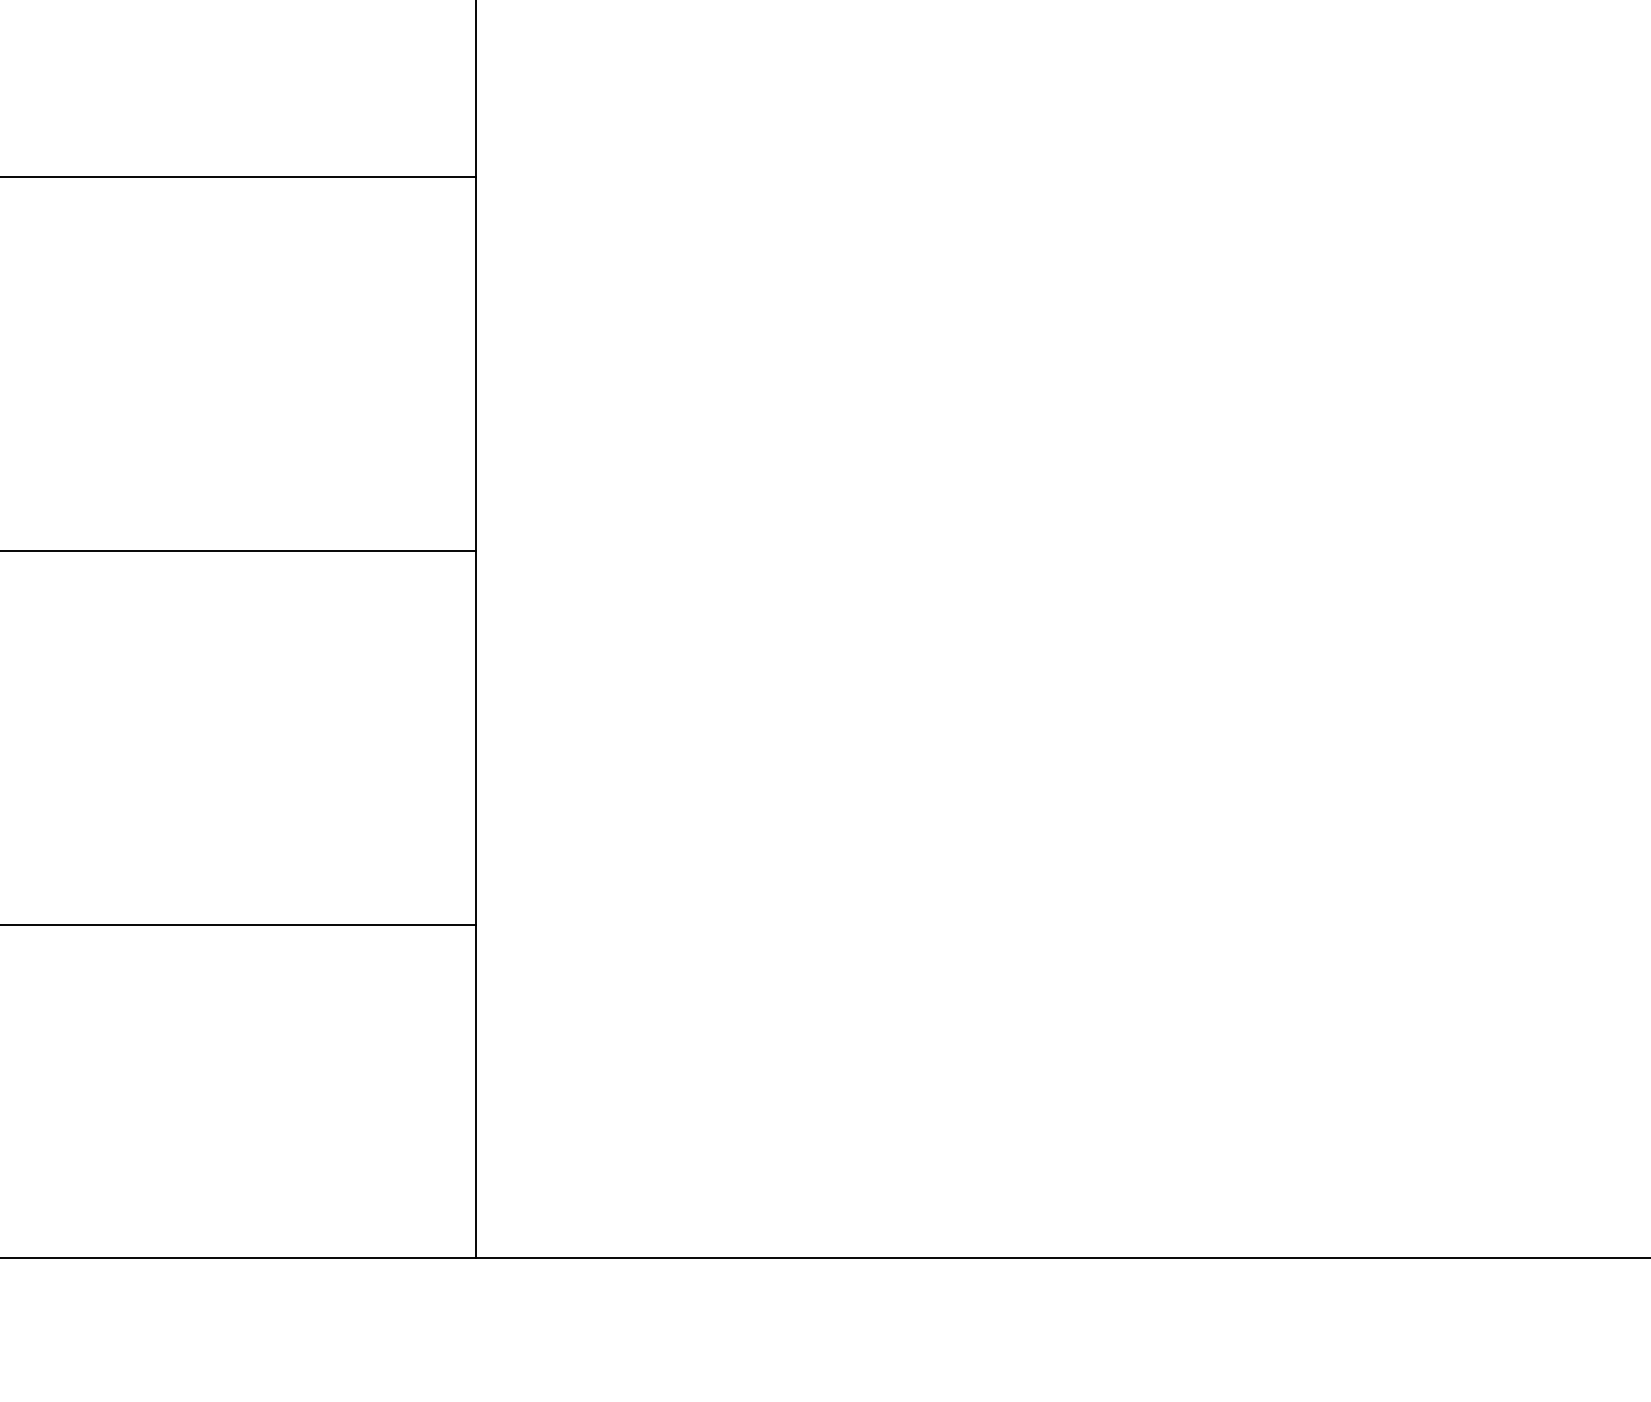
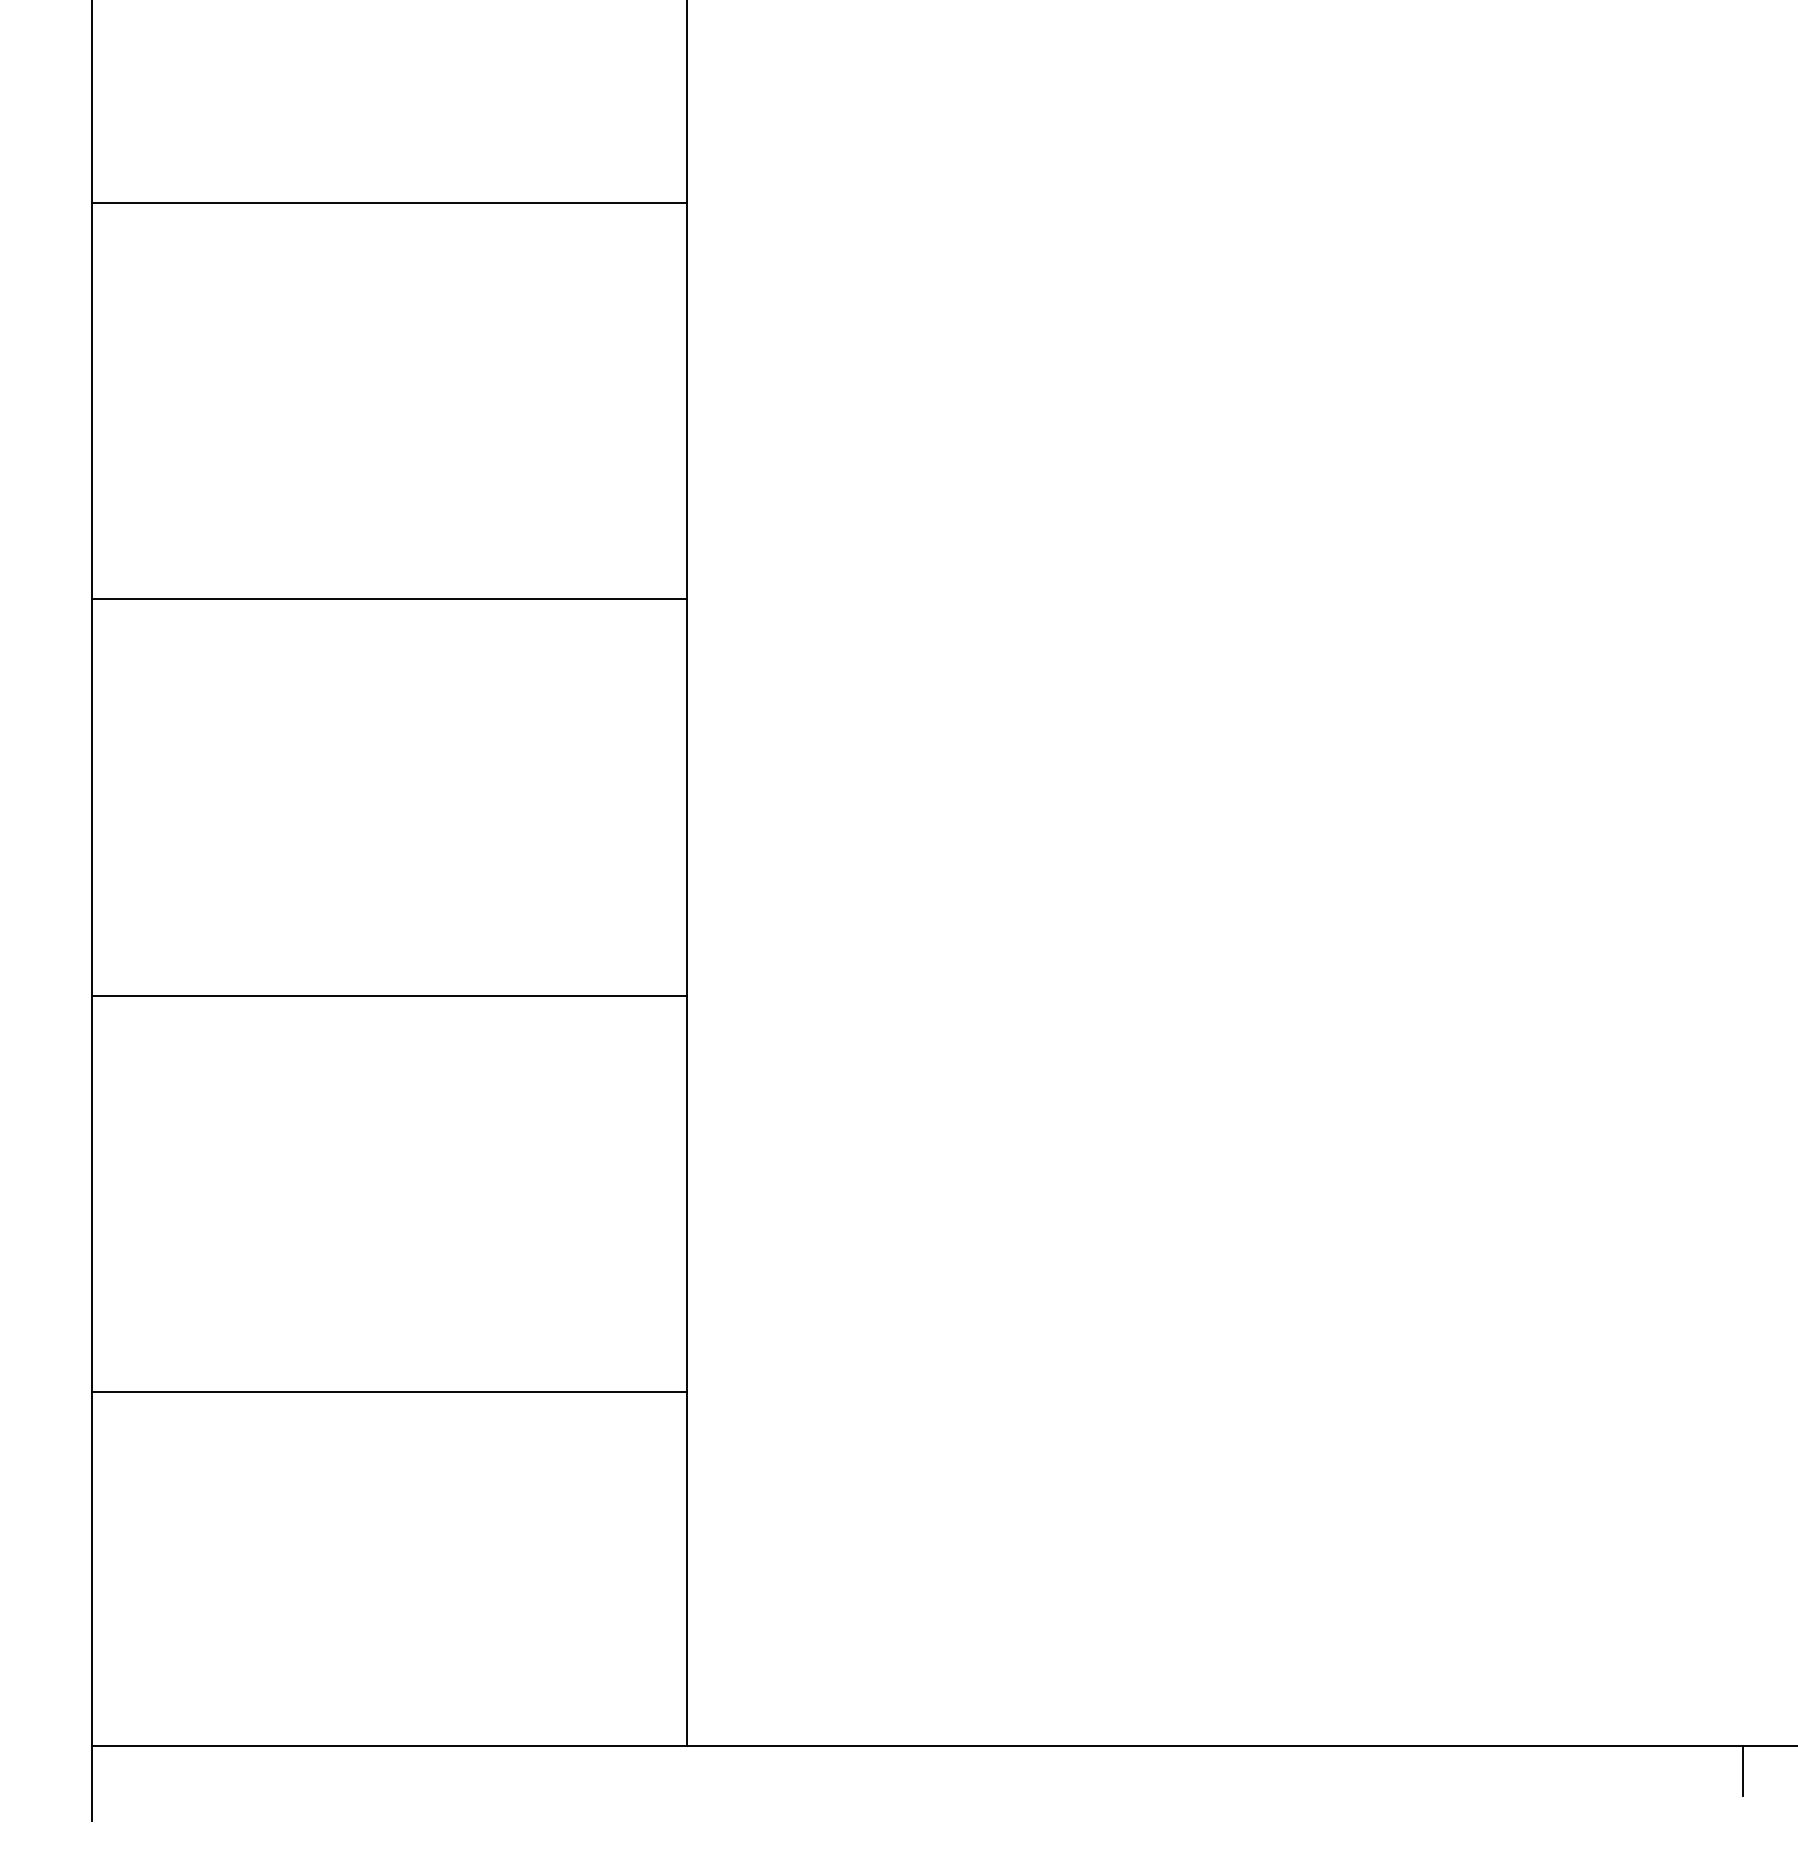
line: (1471, 1281) -> (1742, 1770), added

